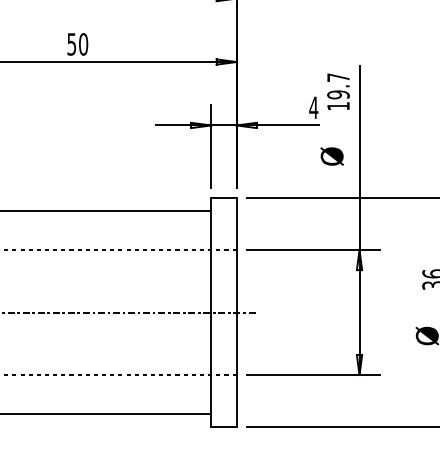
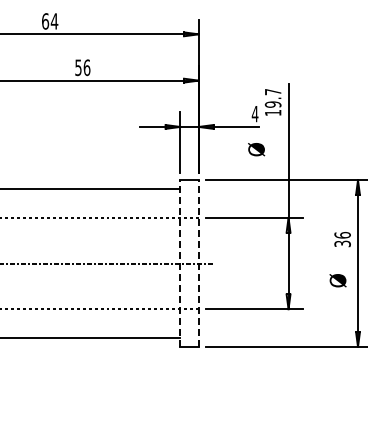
text: (82, 44) -> (86, 67), 50 -> 56
text: (332, 156) -> (256, 149), moved
line: (211, 312) -> (180, 263), solid -> dashed
line: (236, 312) -> (198, 263), solid -> dashed

